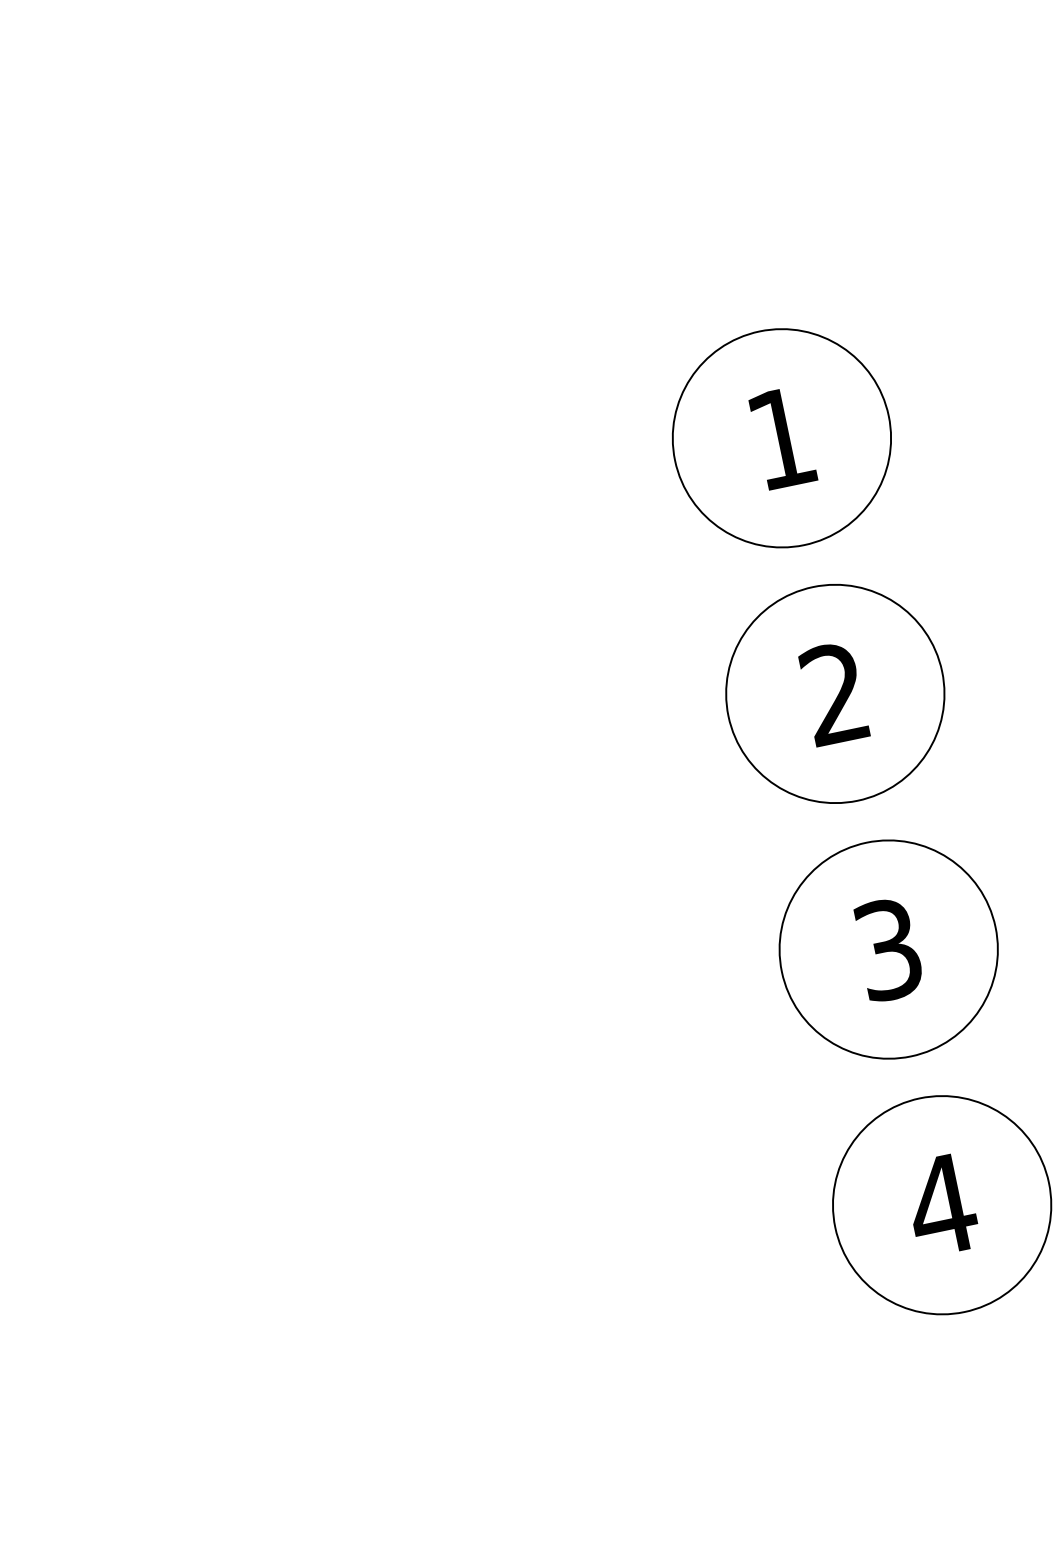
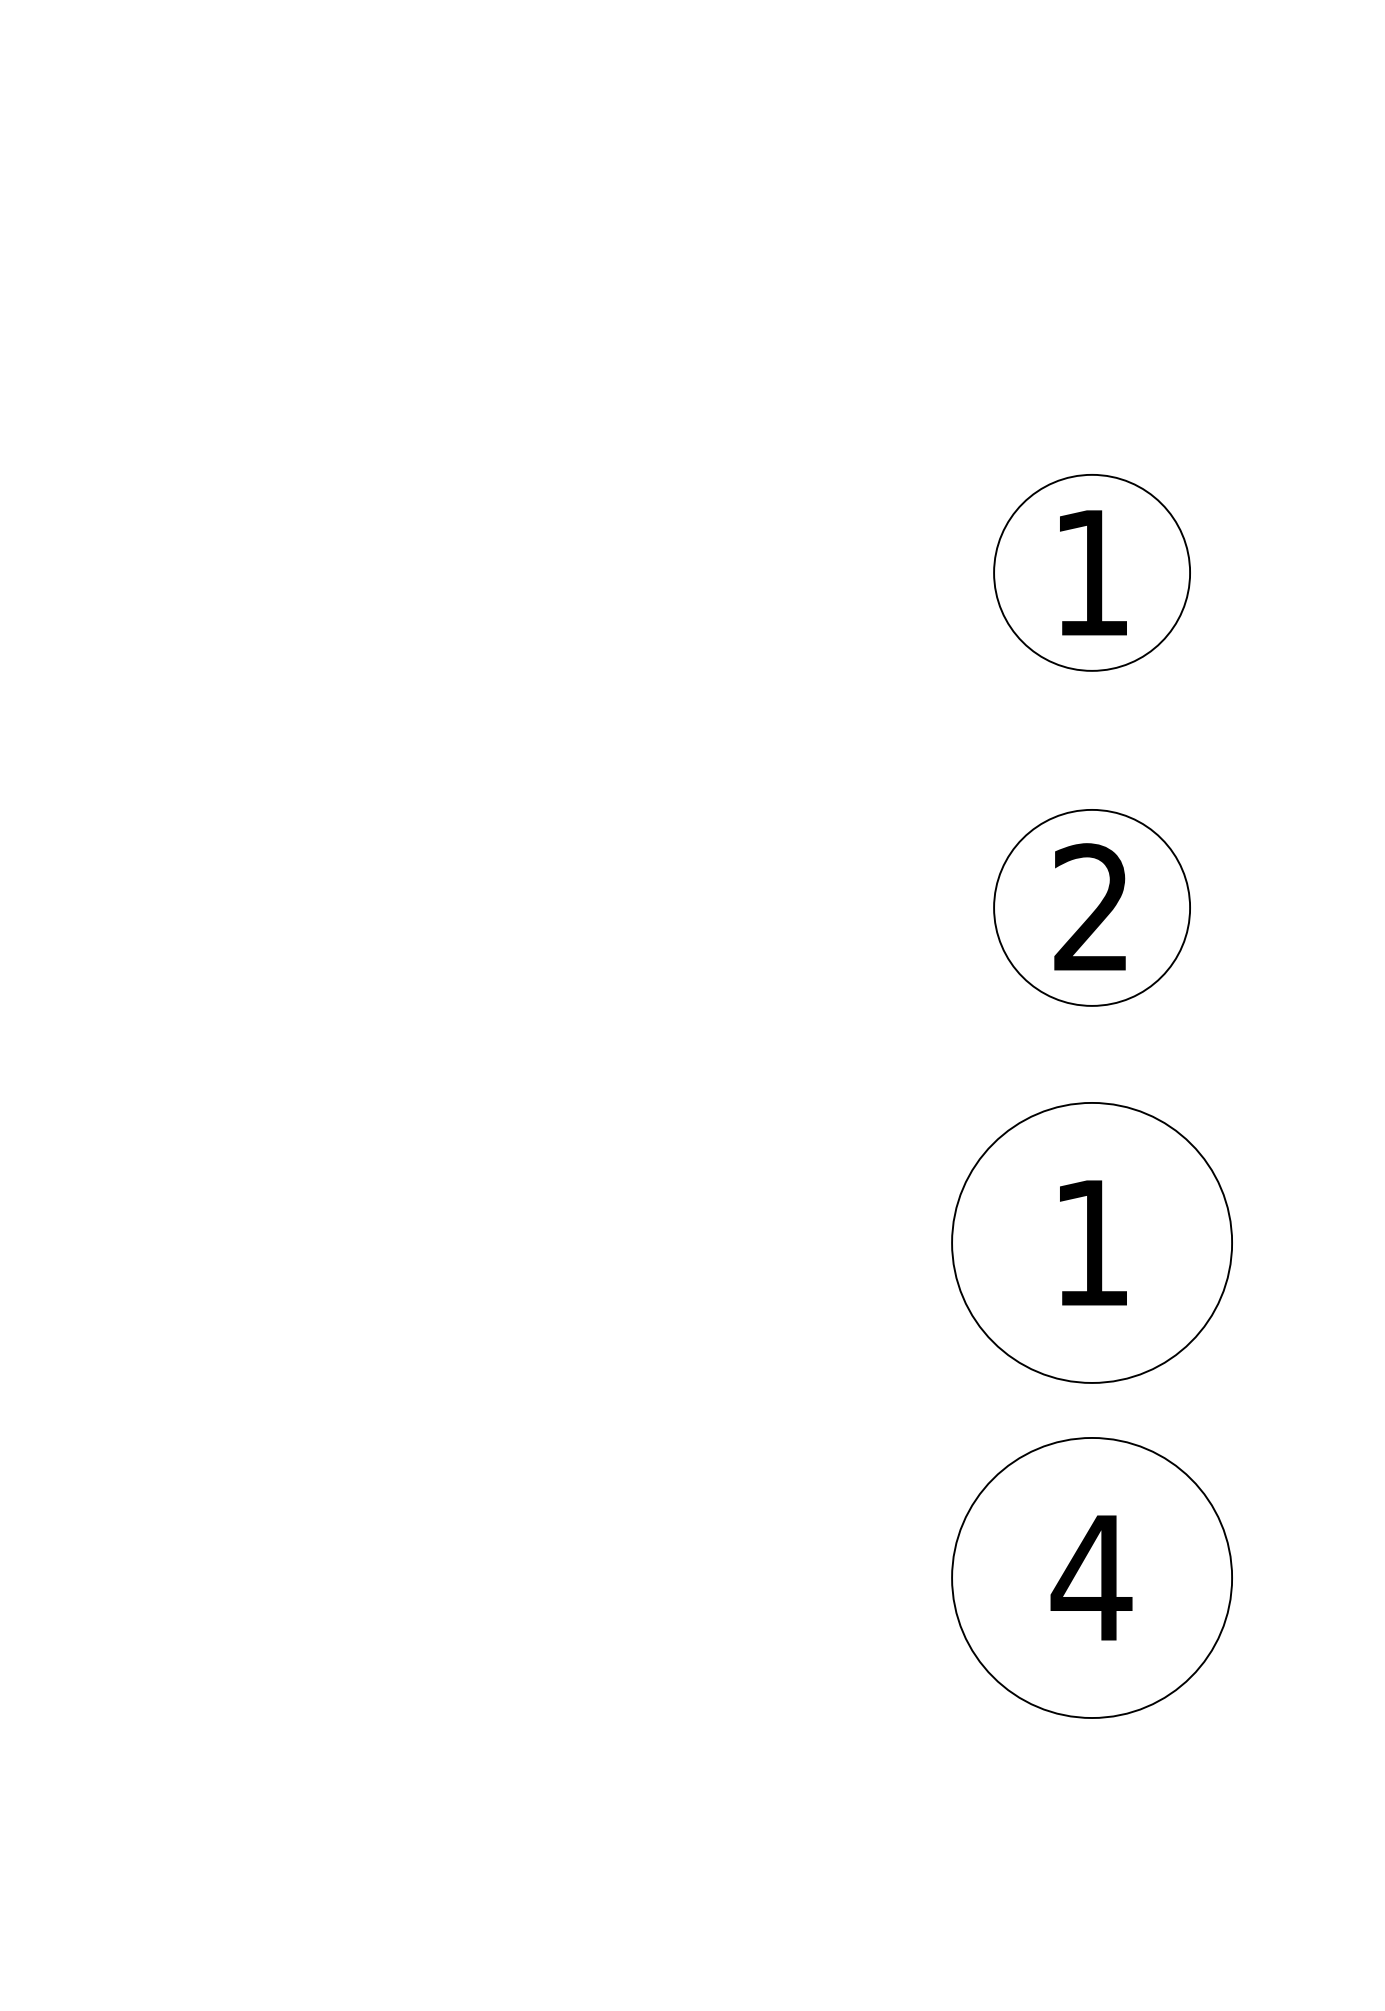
circle: (782, 437) -> (1092, 572), size x0.7
circle: (835, 693) -> (1092, 907), size x0.7
text: (888, 949) -> (1091, 1242), 3 -> 1

